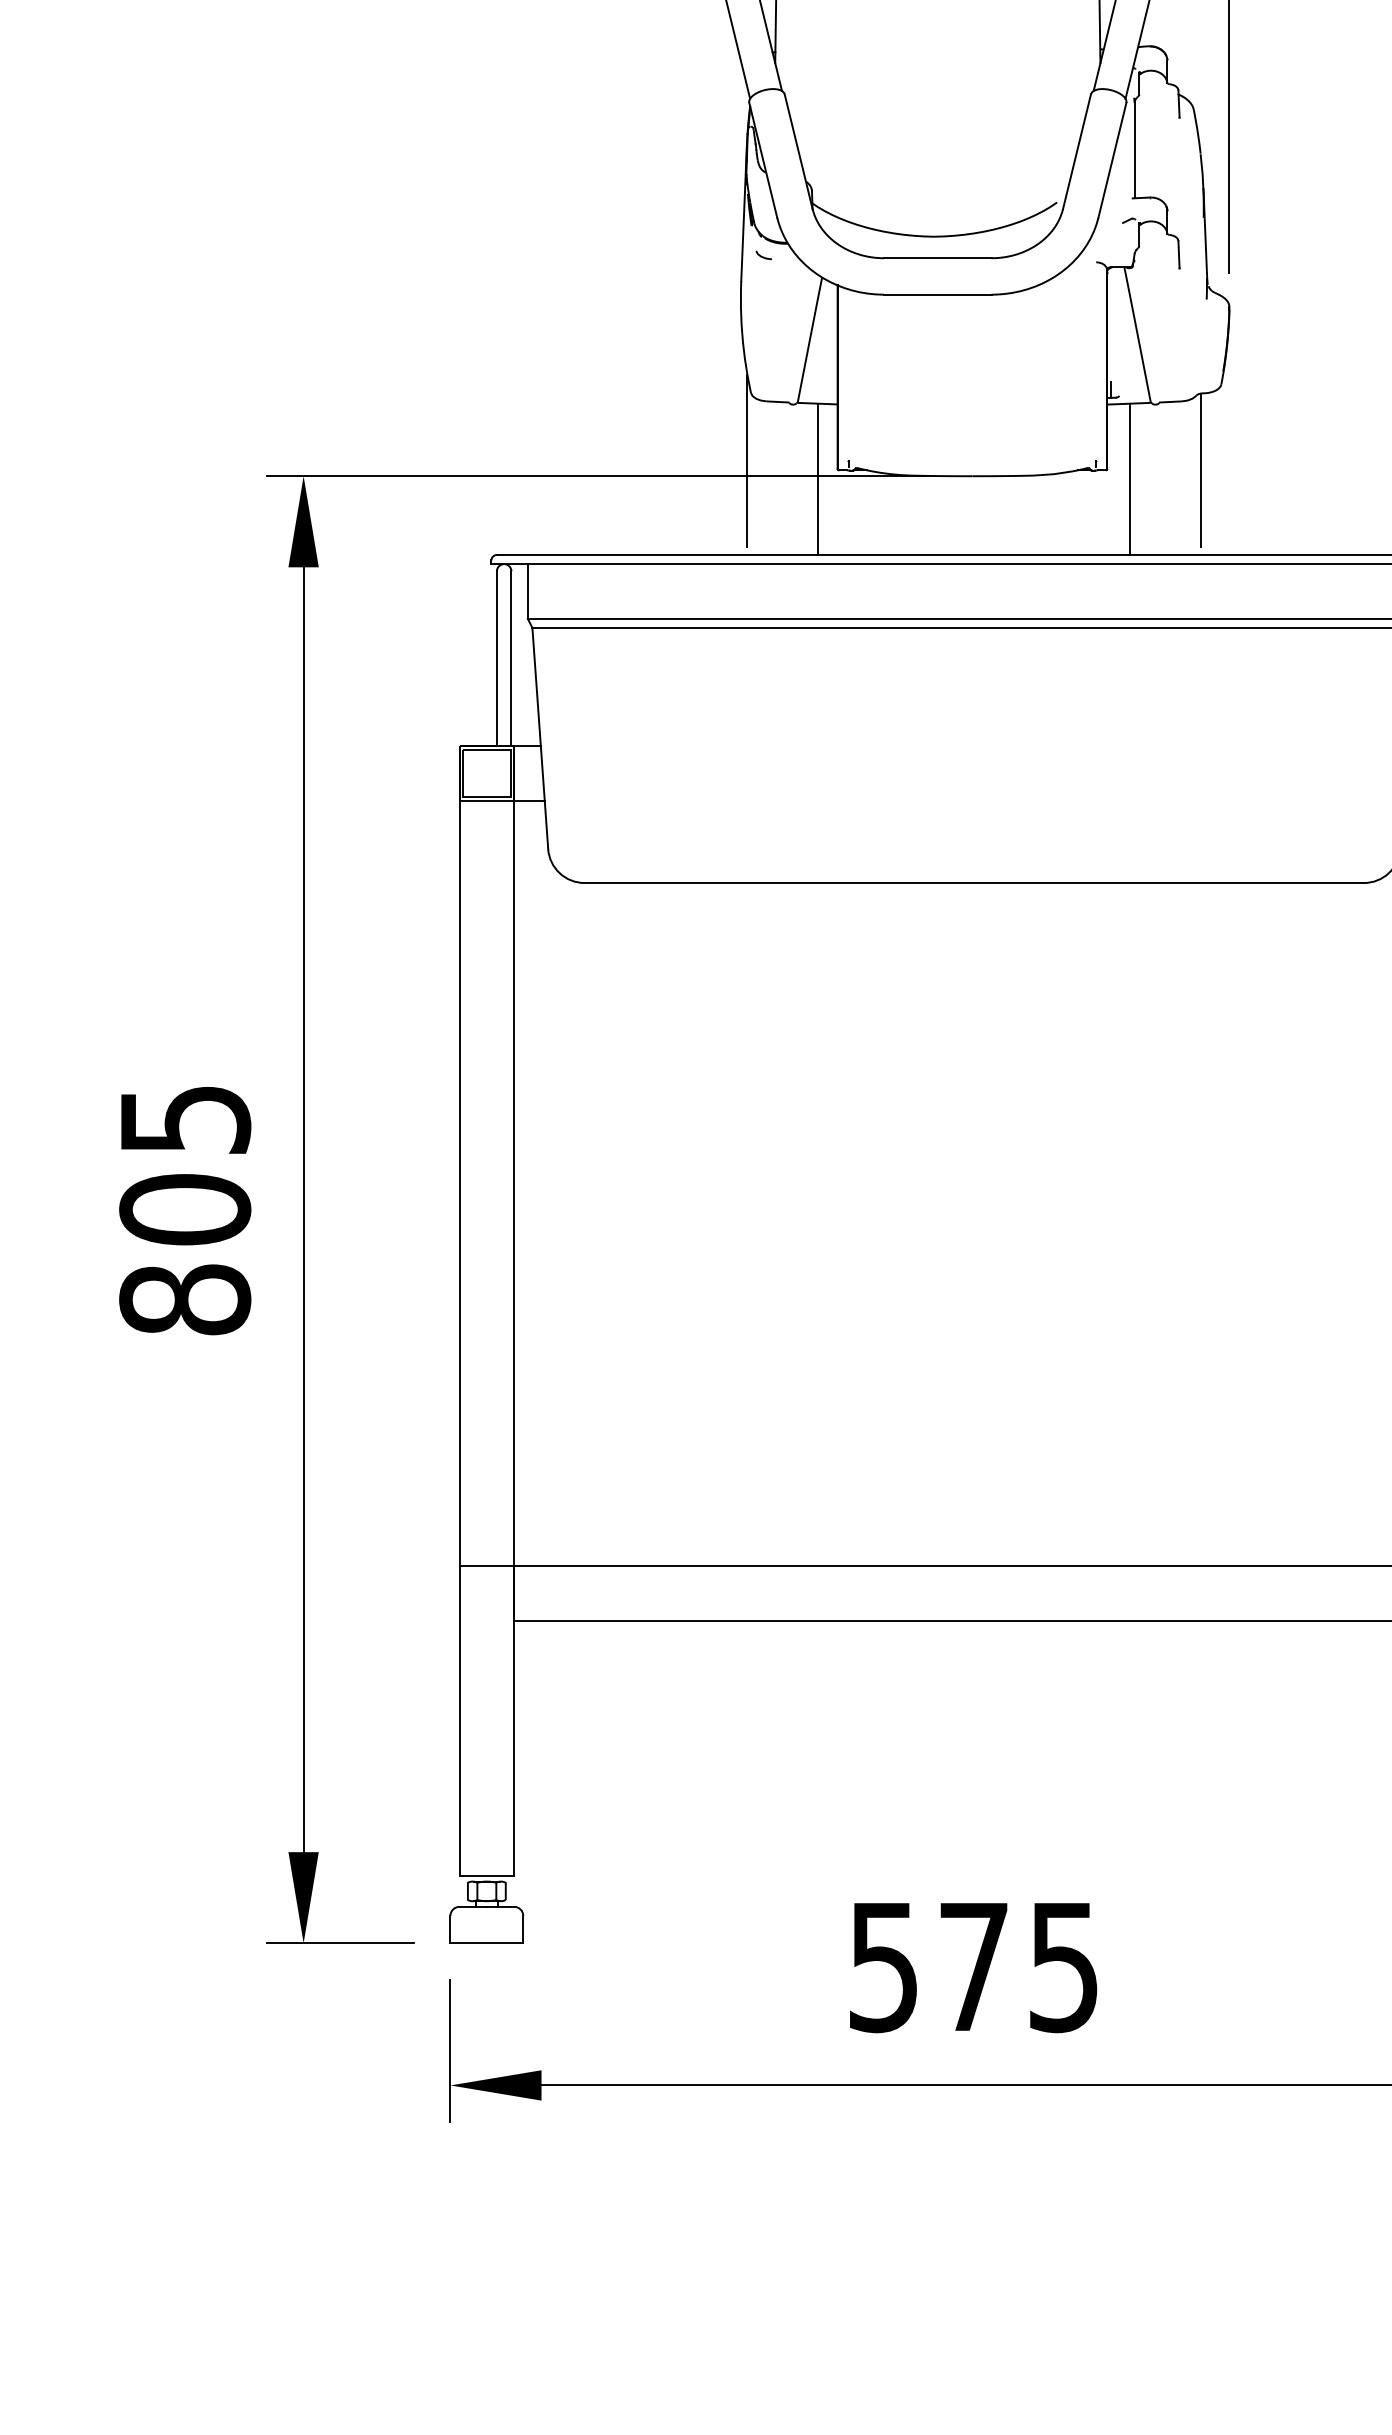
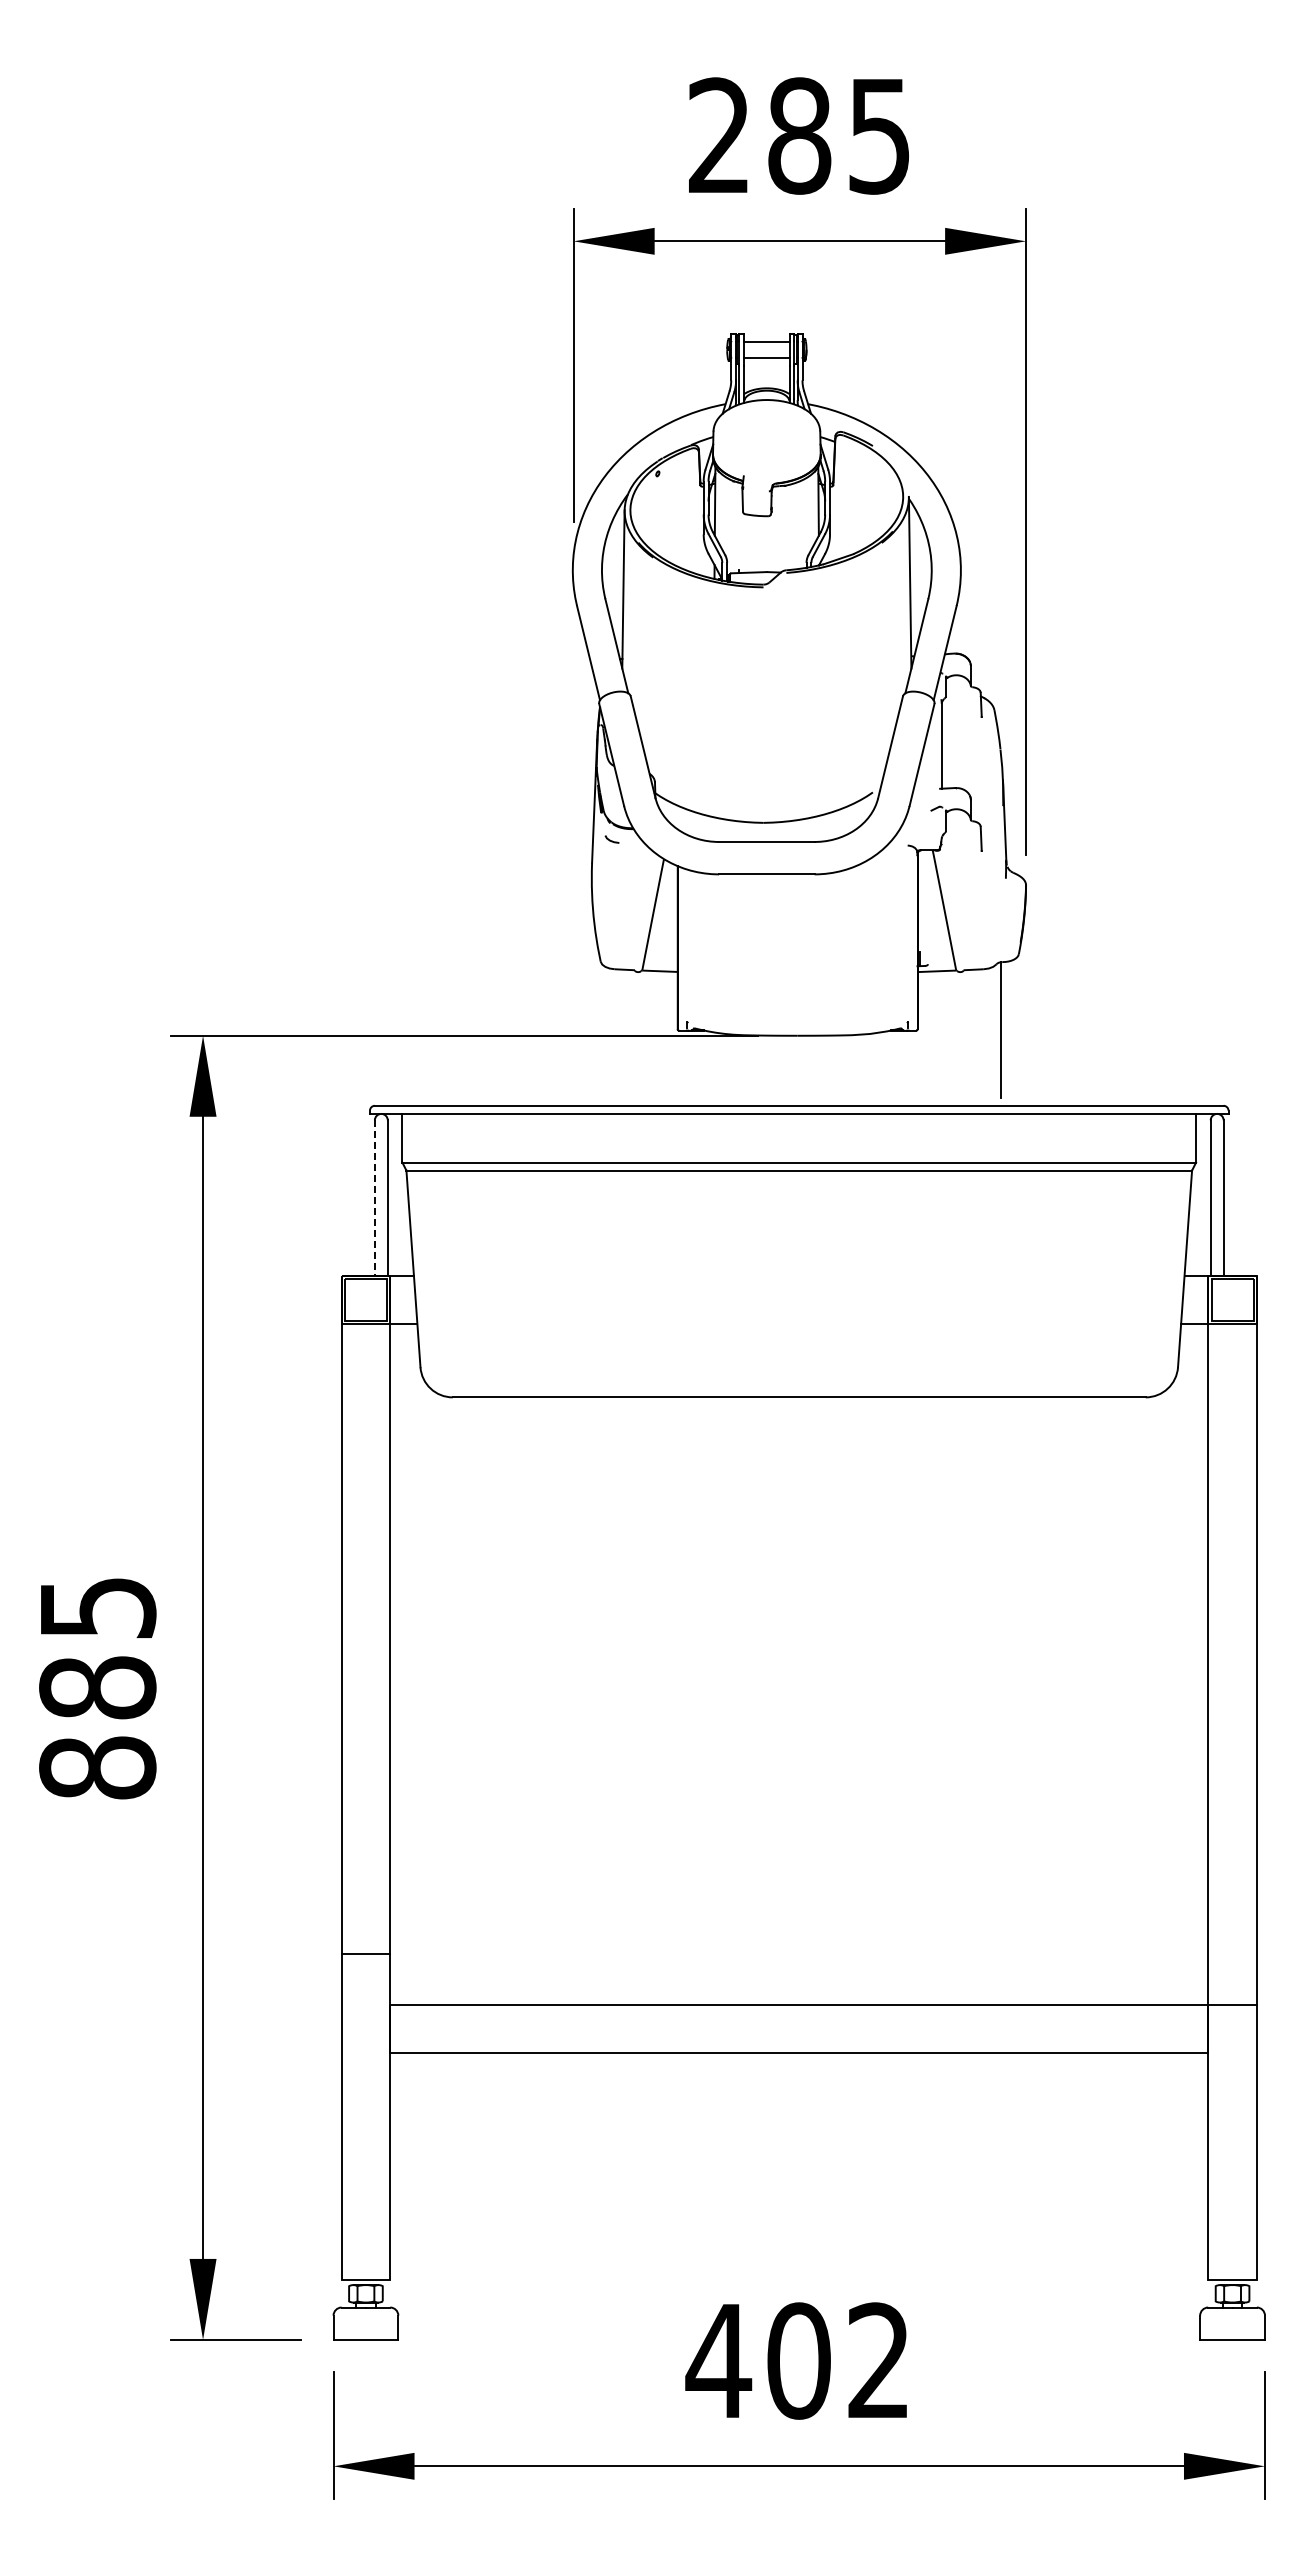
line: (747, 460) -> (597, 1021), removed
line: (818, 479) -> (660, 1038), removed
line: (1129, 479) -> (937, 1038), removed
line: (496, 659) -> (374, 1198), solid -> dashed
text: (184, 1209) -> (97, 1687), 805 -> 885
line: (486, 1565) -> (365, 1953), moved
text: (971, 1966) -> (796, 2360), 575 -> 402

